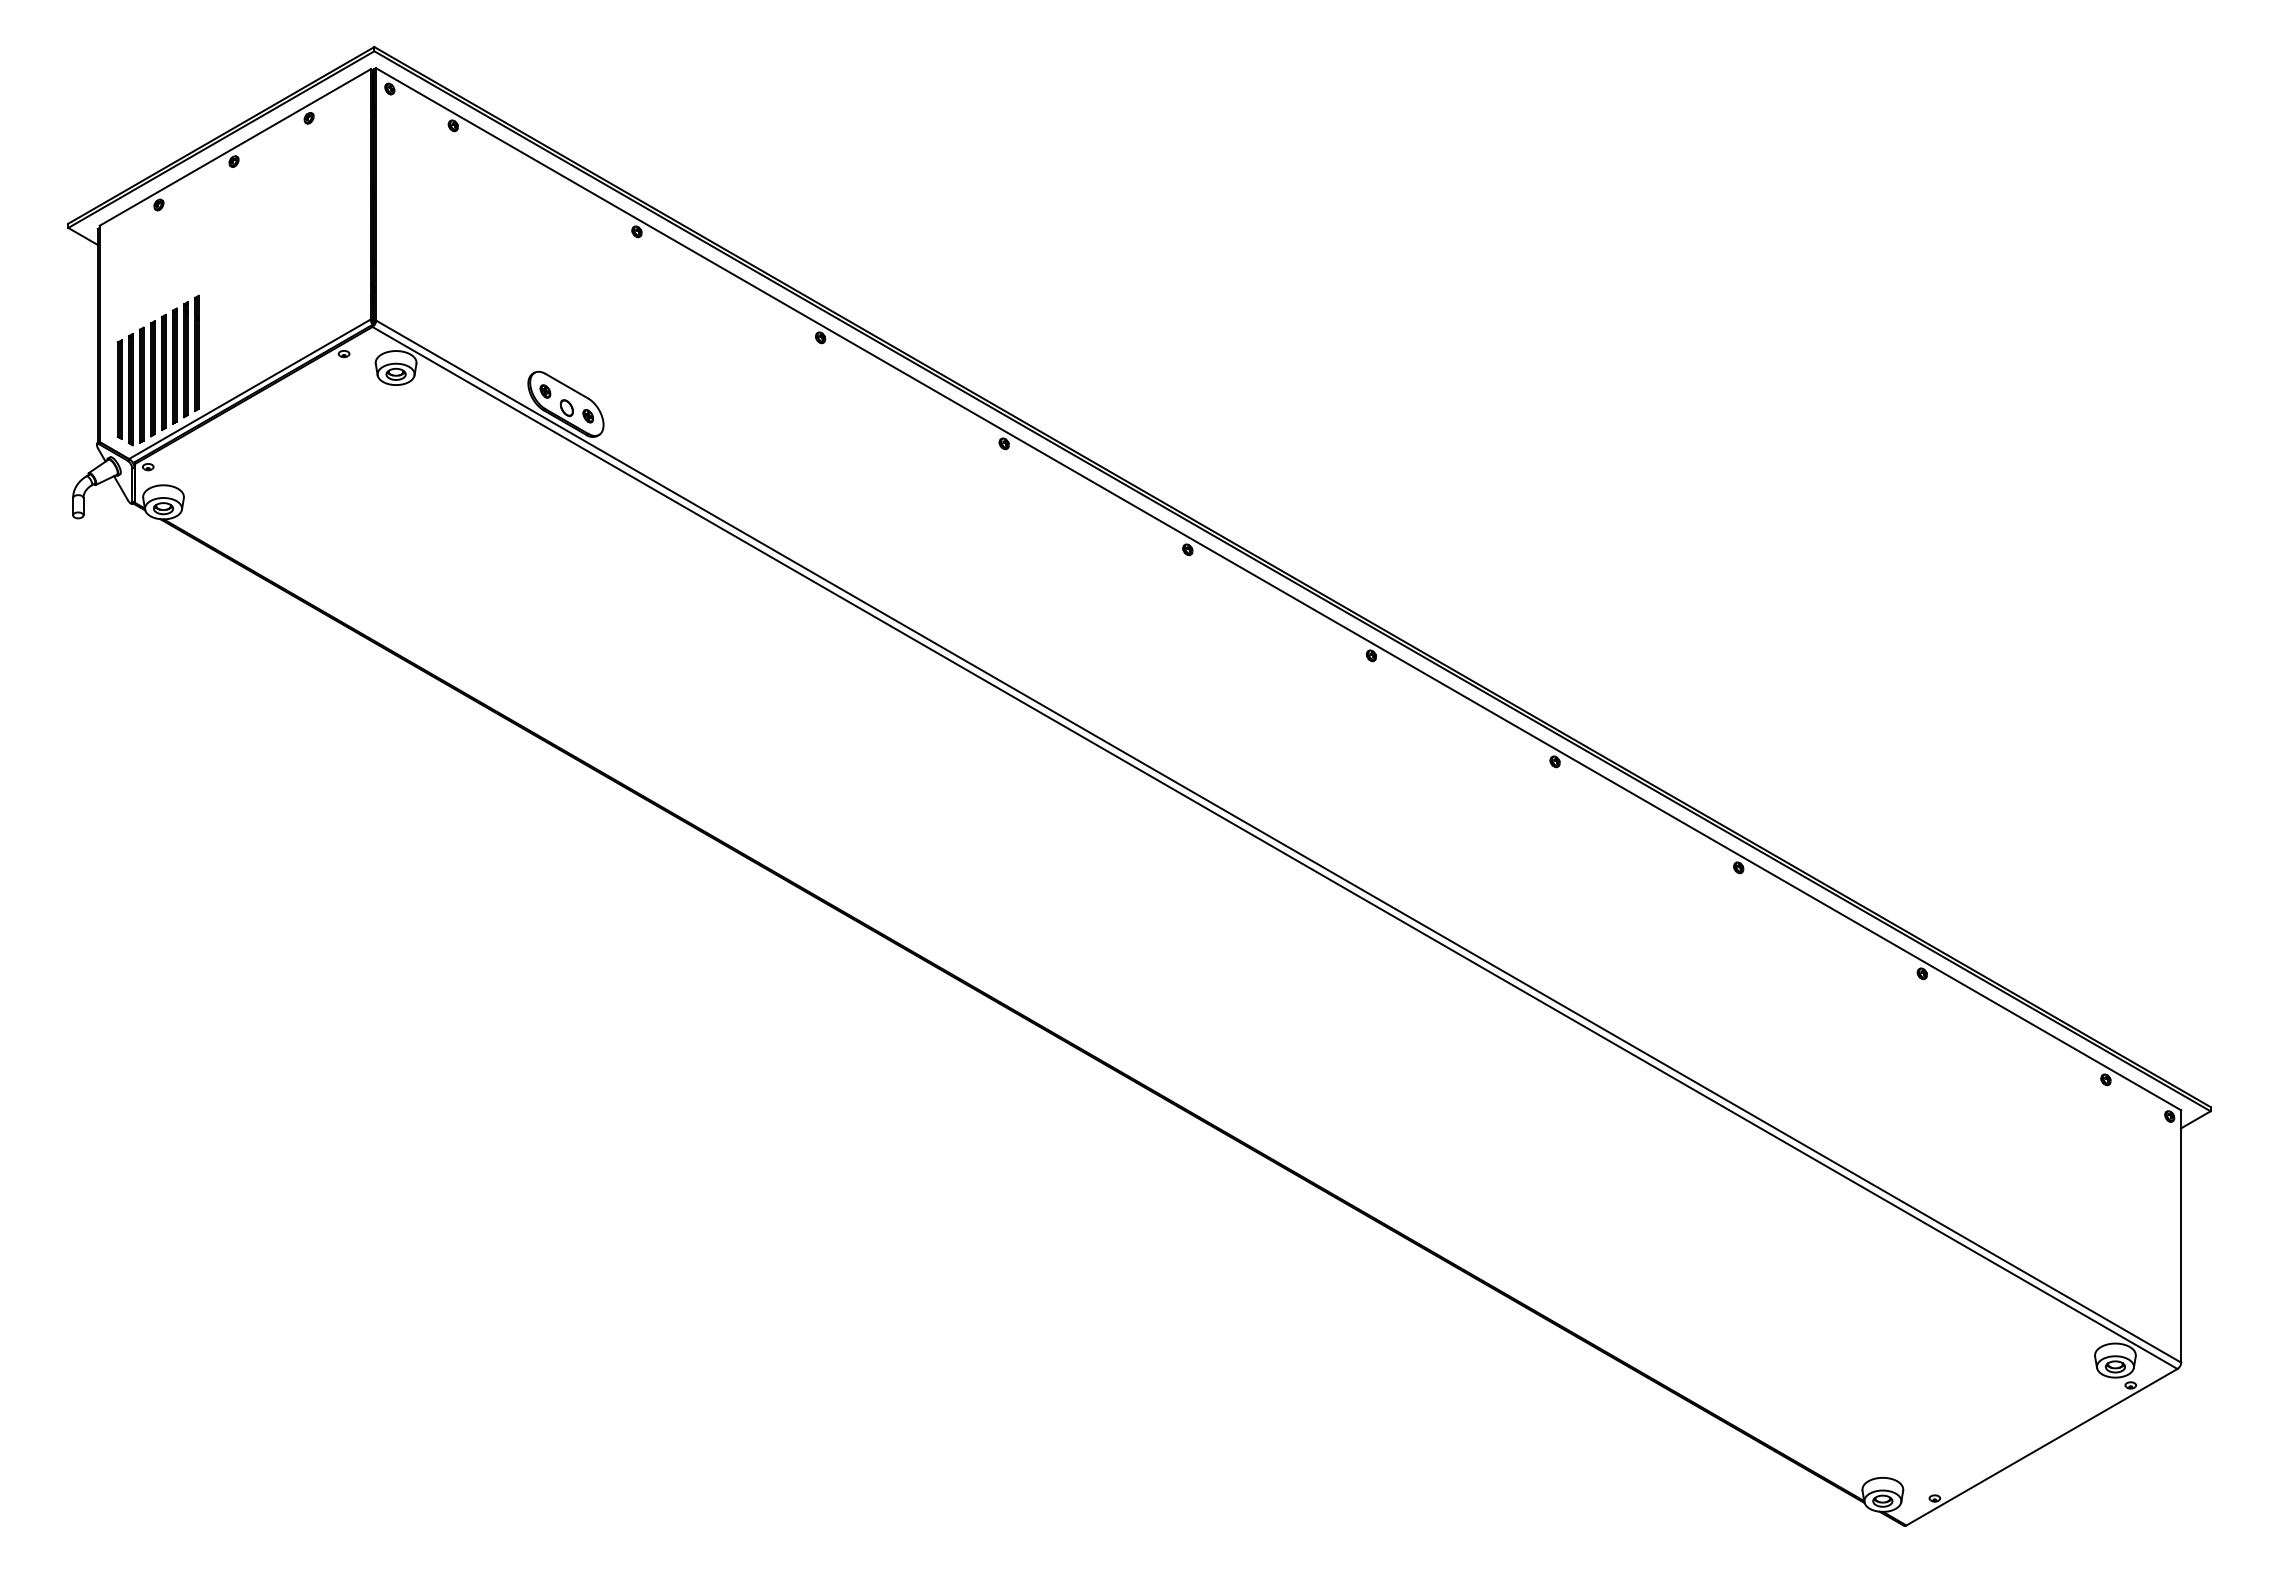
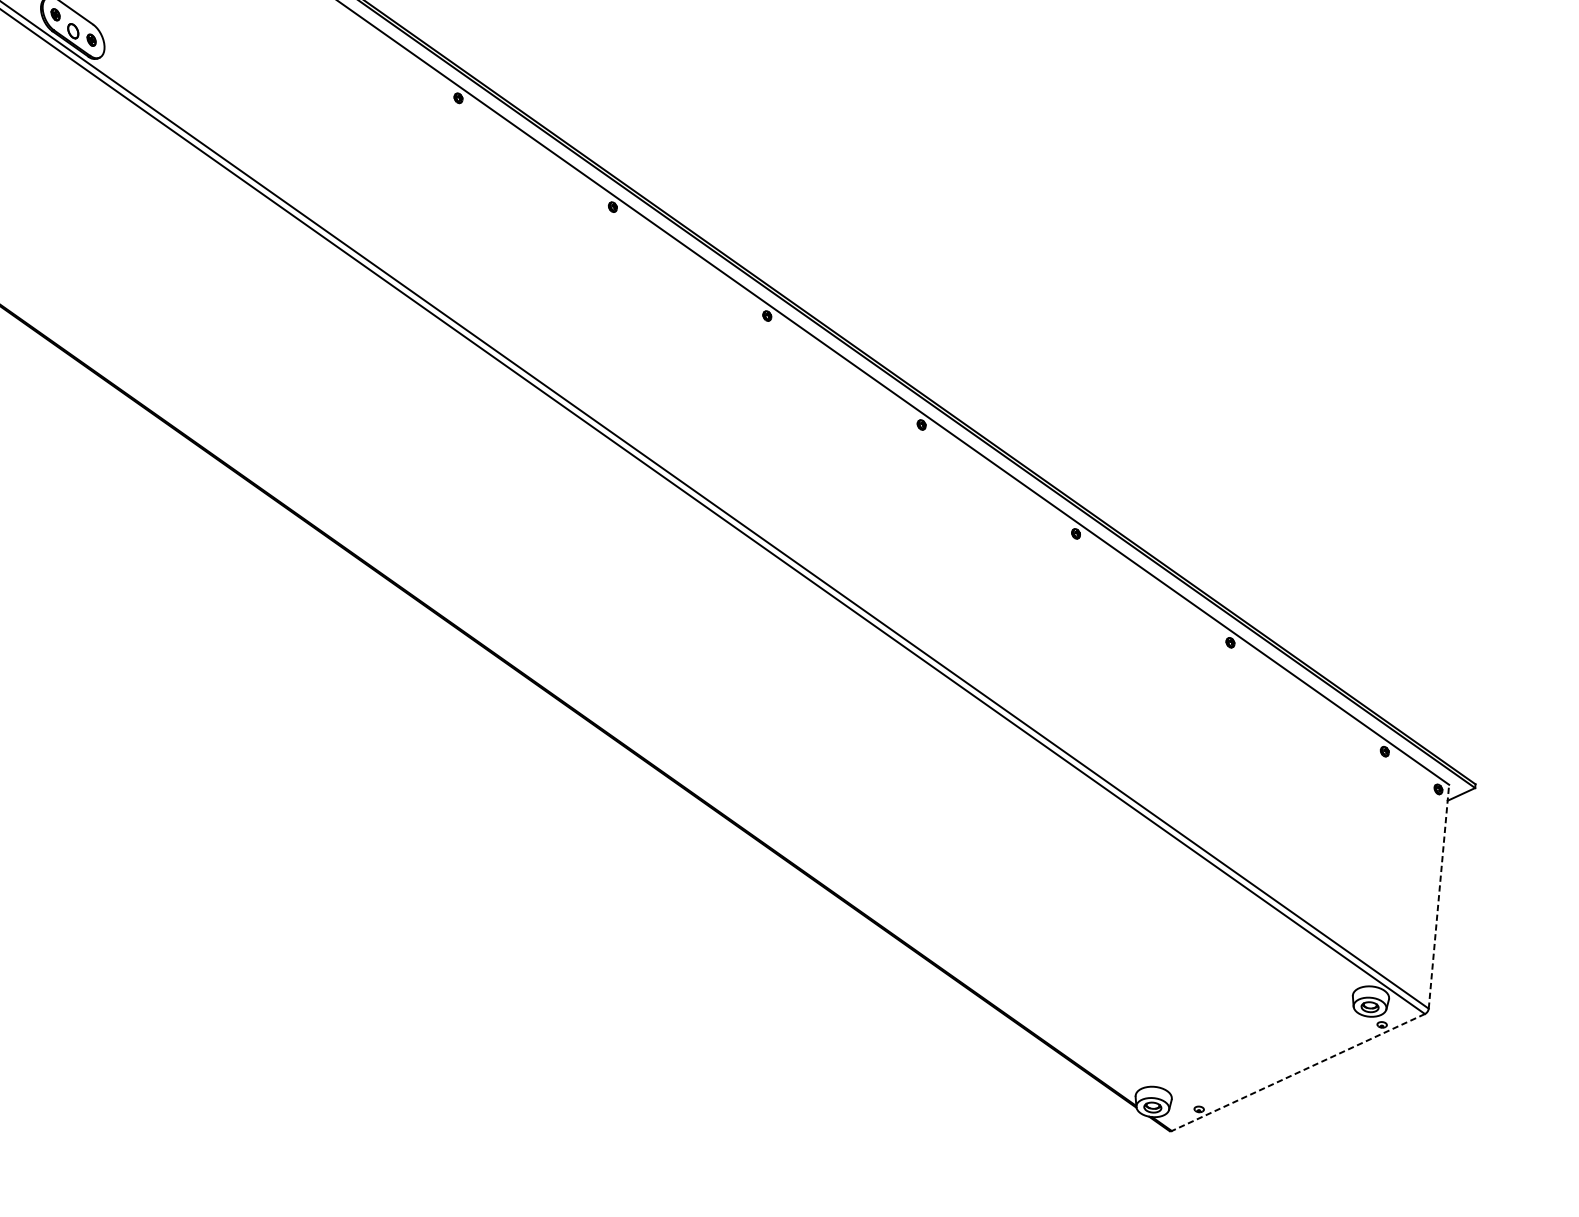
line: (2181, 1235) -> (1439, 895), solid -> dashed
line: (2041, 1447) -> (1297, 1072), solid -> dashed

